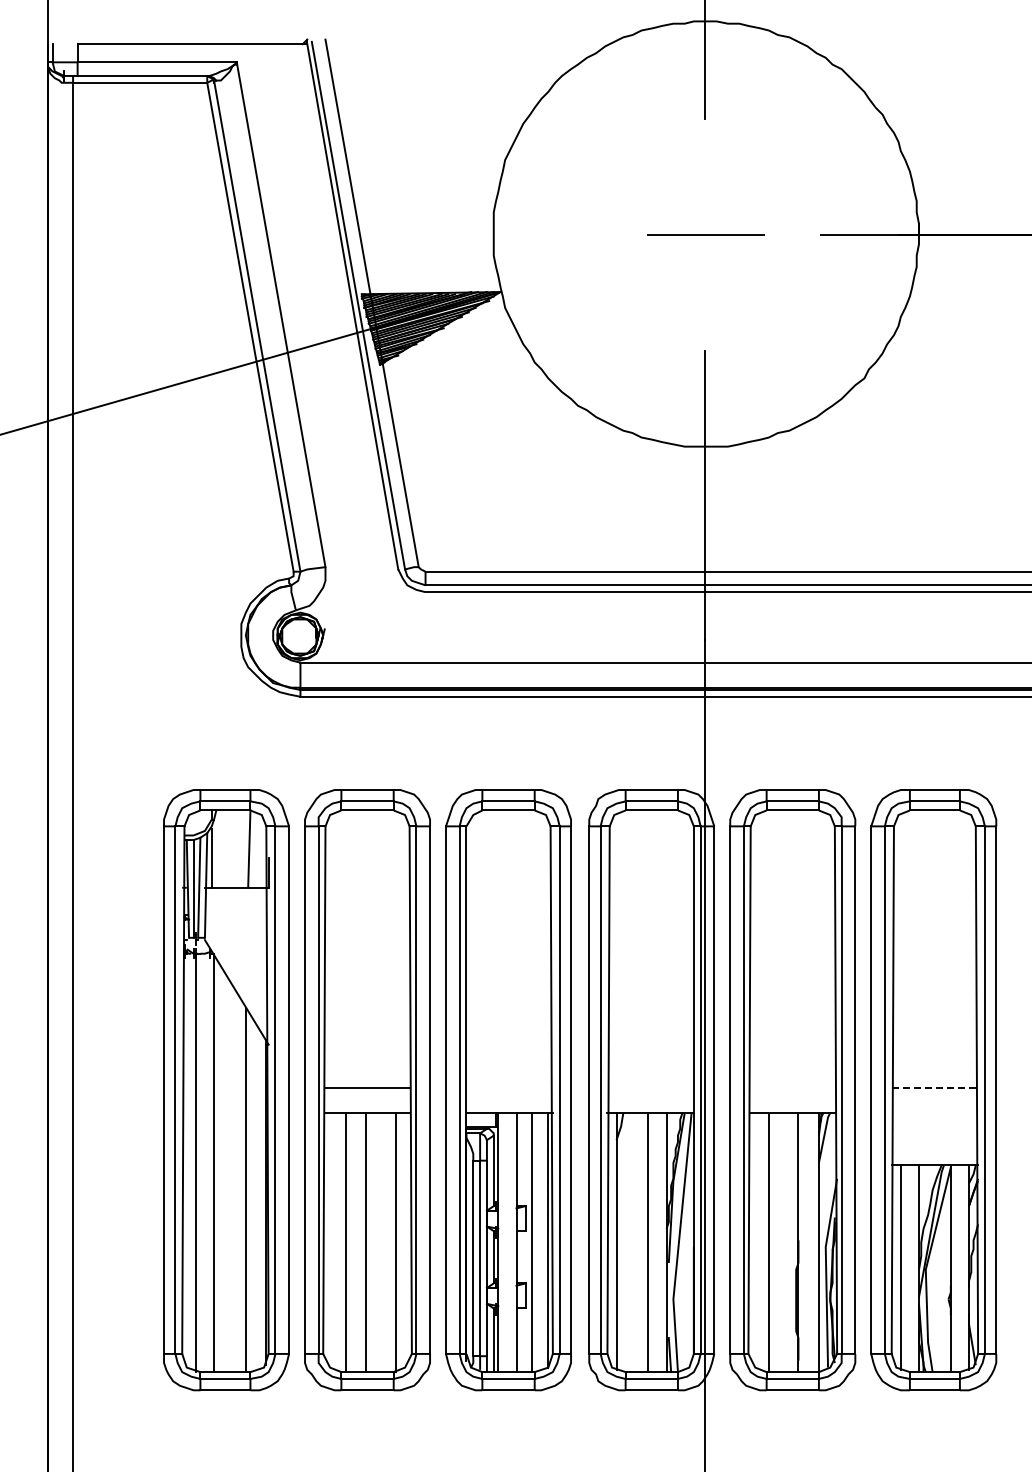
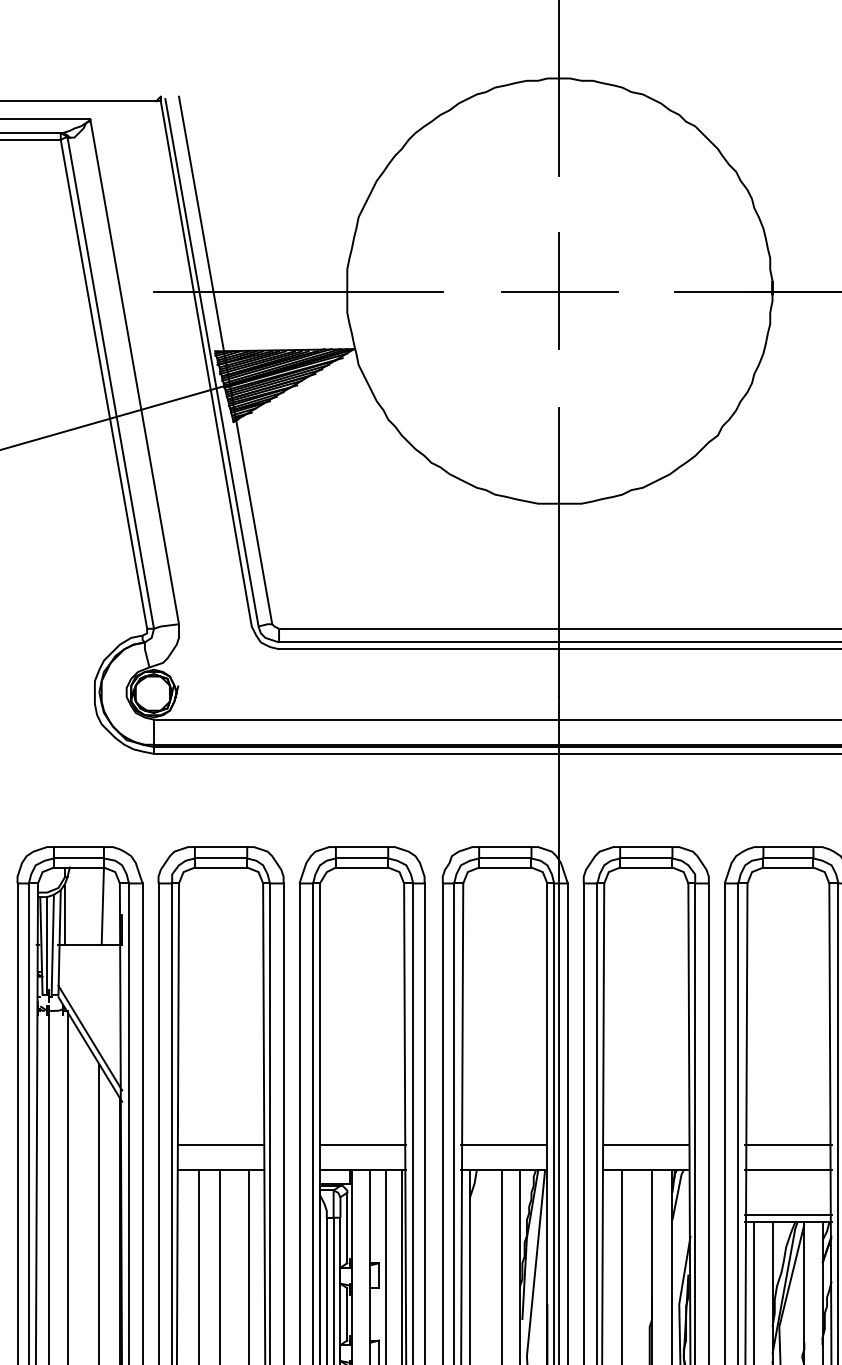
line: (705, 234) -> (559, 291), added
line: (444, 235) -> (298, 292), added
line: (236, 980) -> (90, 1037), added
line: (509, 1087) -> (363, 1144), added
line: (650, 1087) -> (504, 1144), added
line: (792, 1087) -> (646, 1144), added
line: (935, 1087) -> (789, 1144), dashed -> solid
line: (934, 1112) -> (788, 1169), added
line: (934, 1158) -> (788, 1215), added

